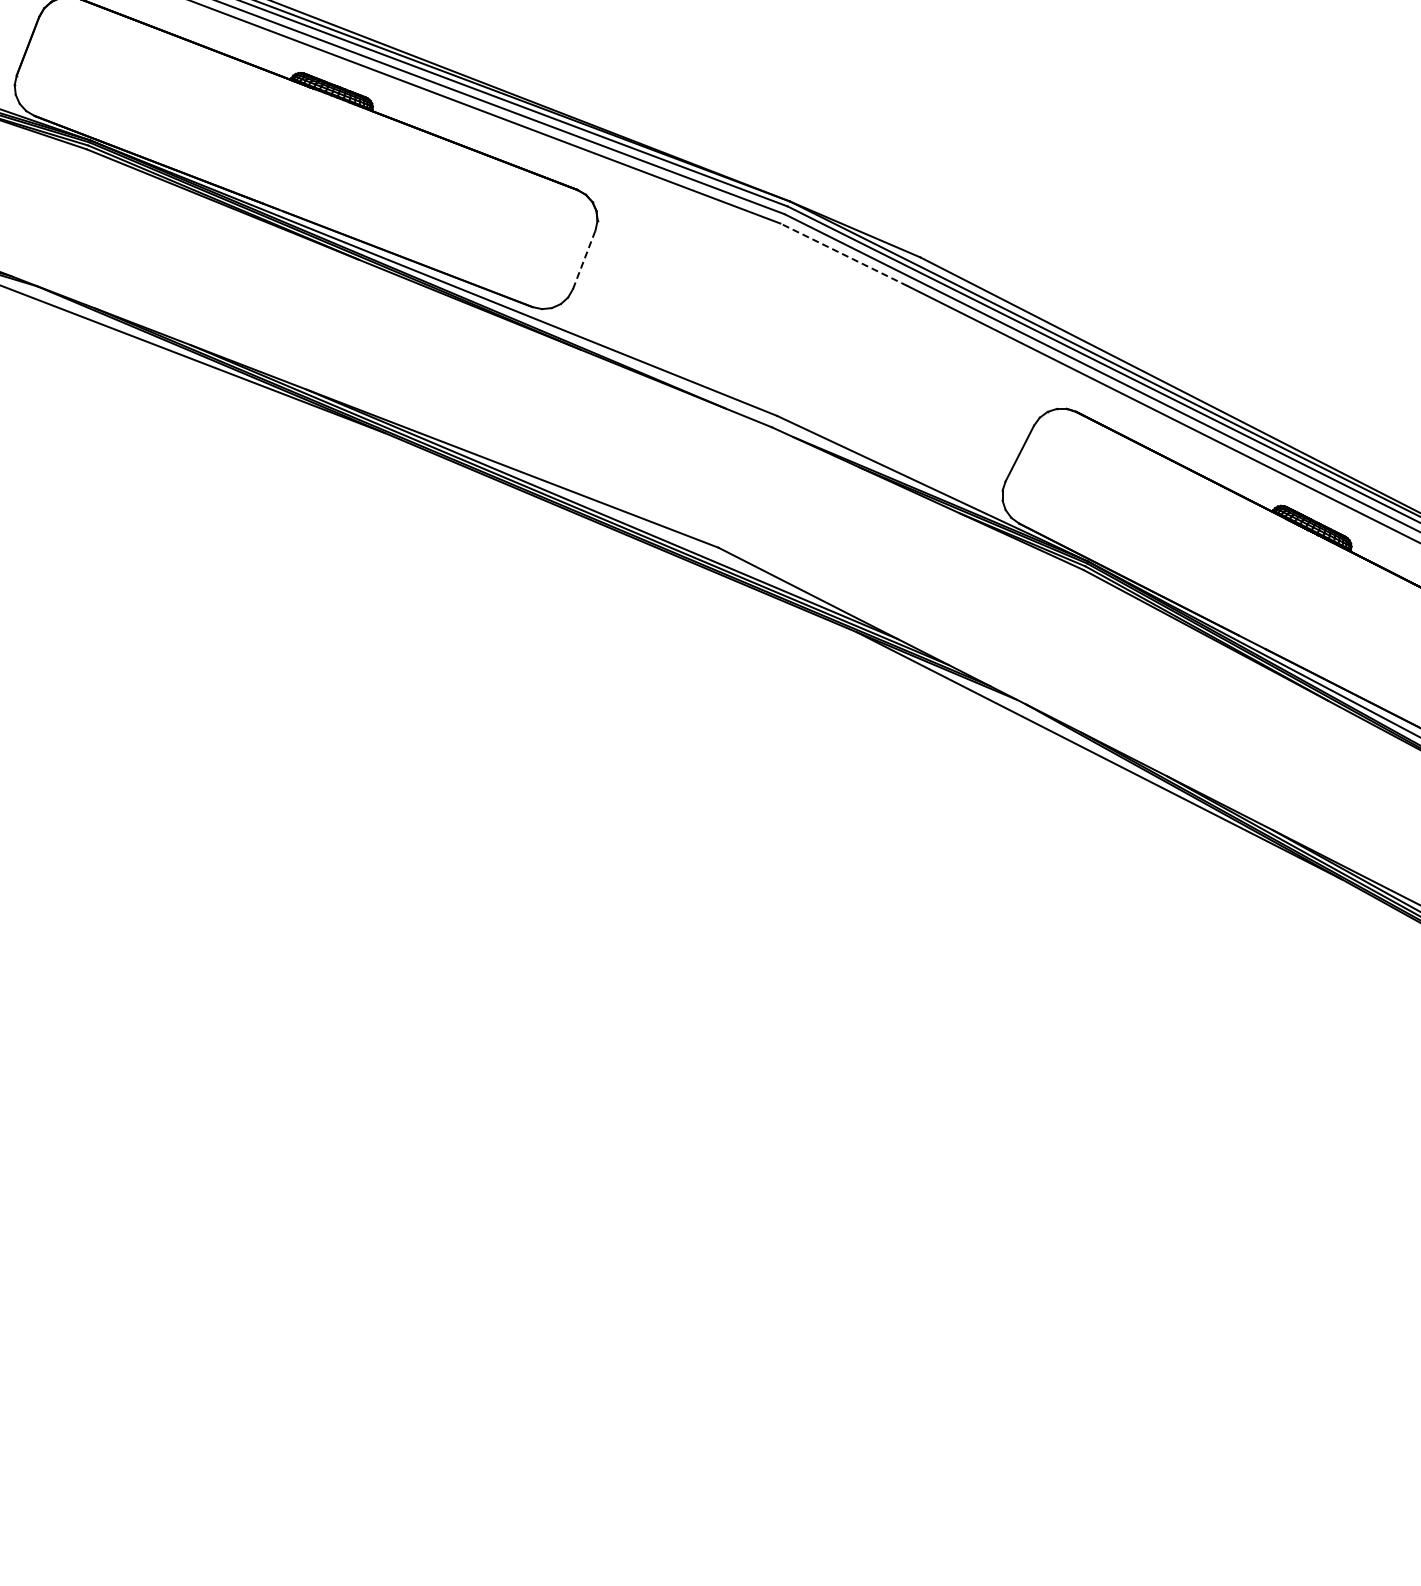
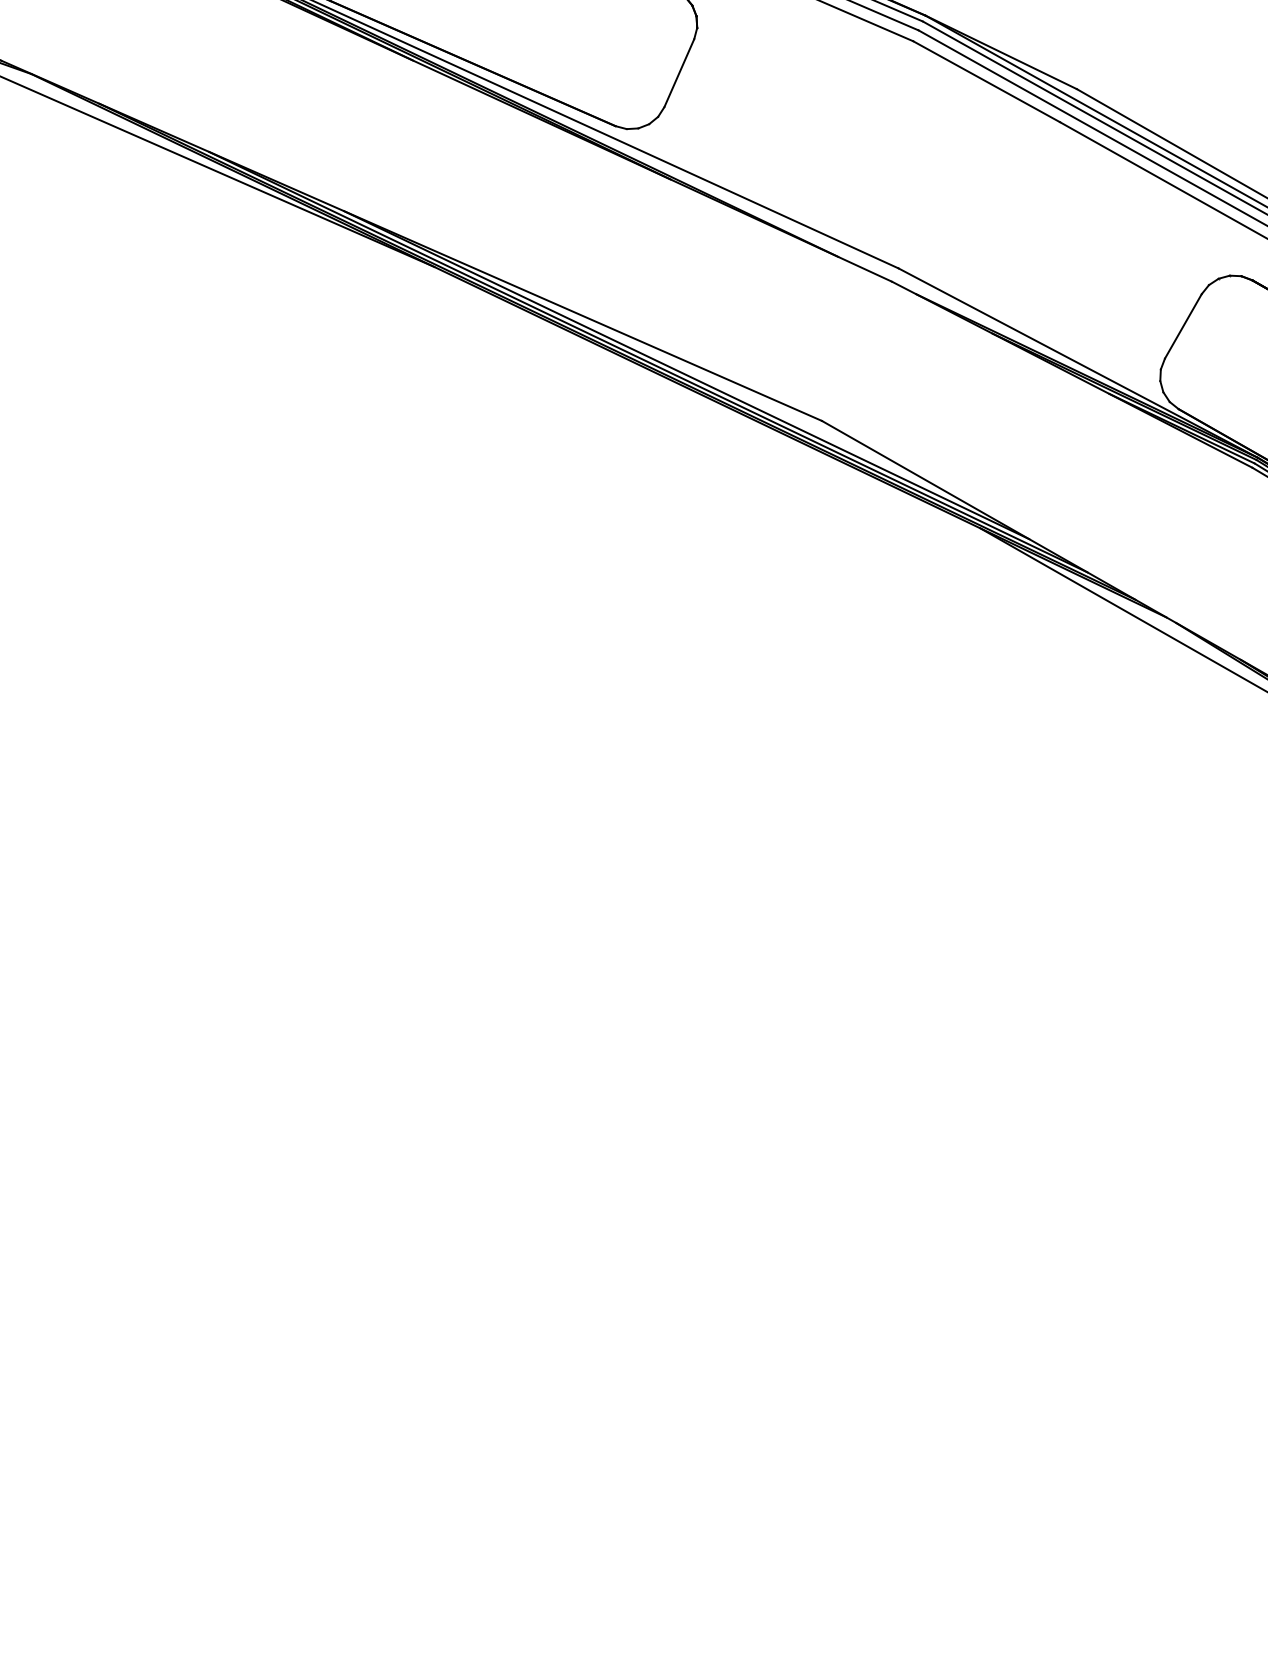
line: (844, 254) -> (987, 81), dashed -> solid
line: (584, 259) -> (679, 72), dashed -> solid

